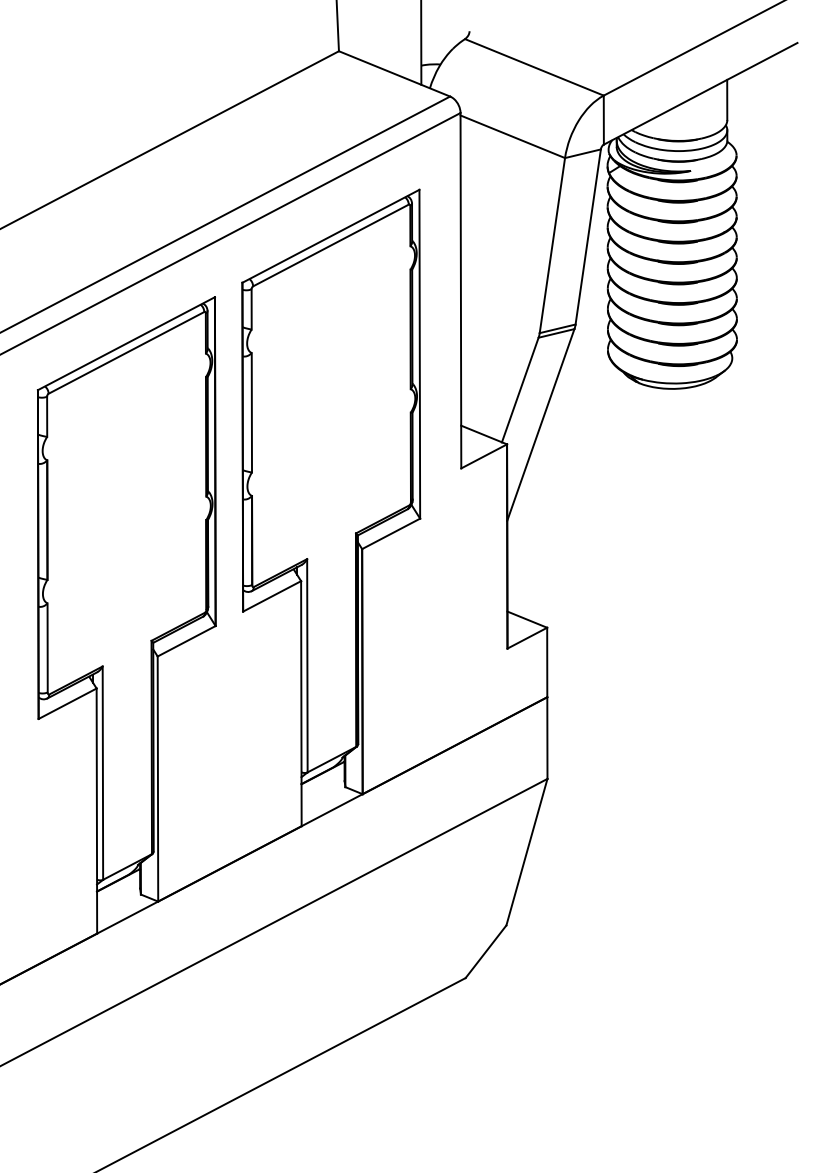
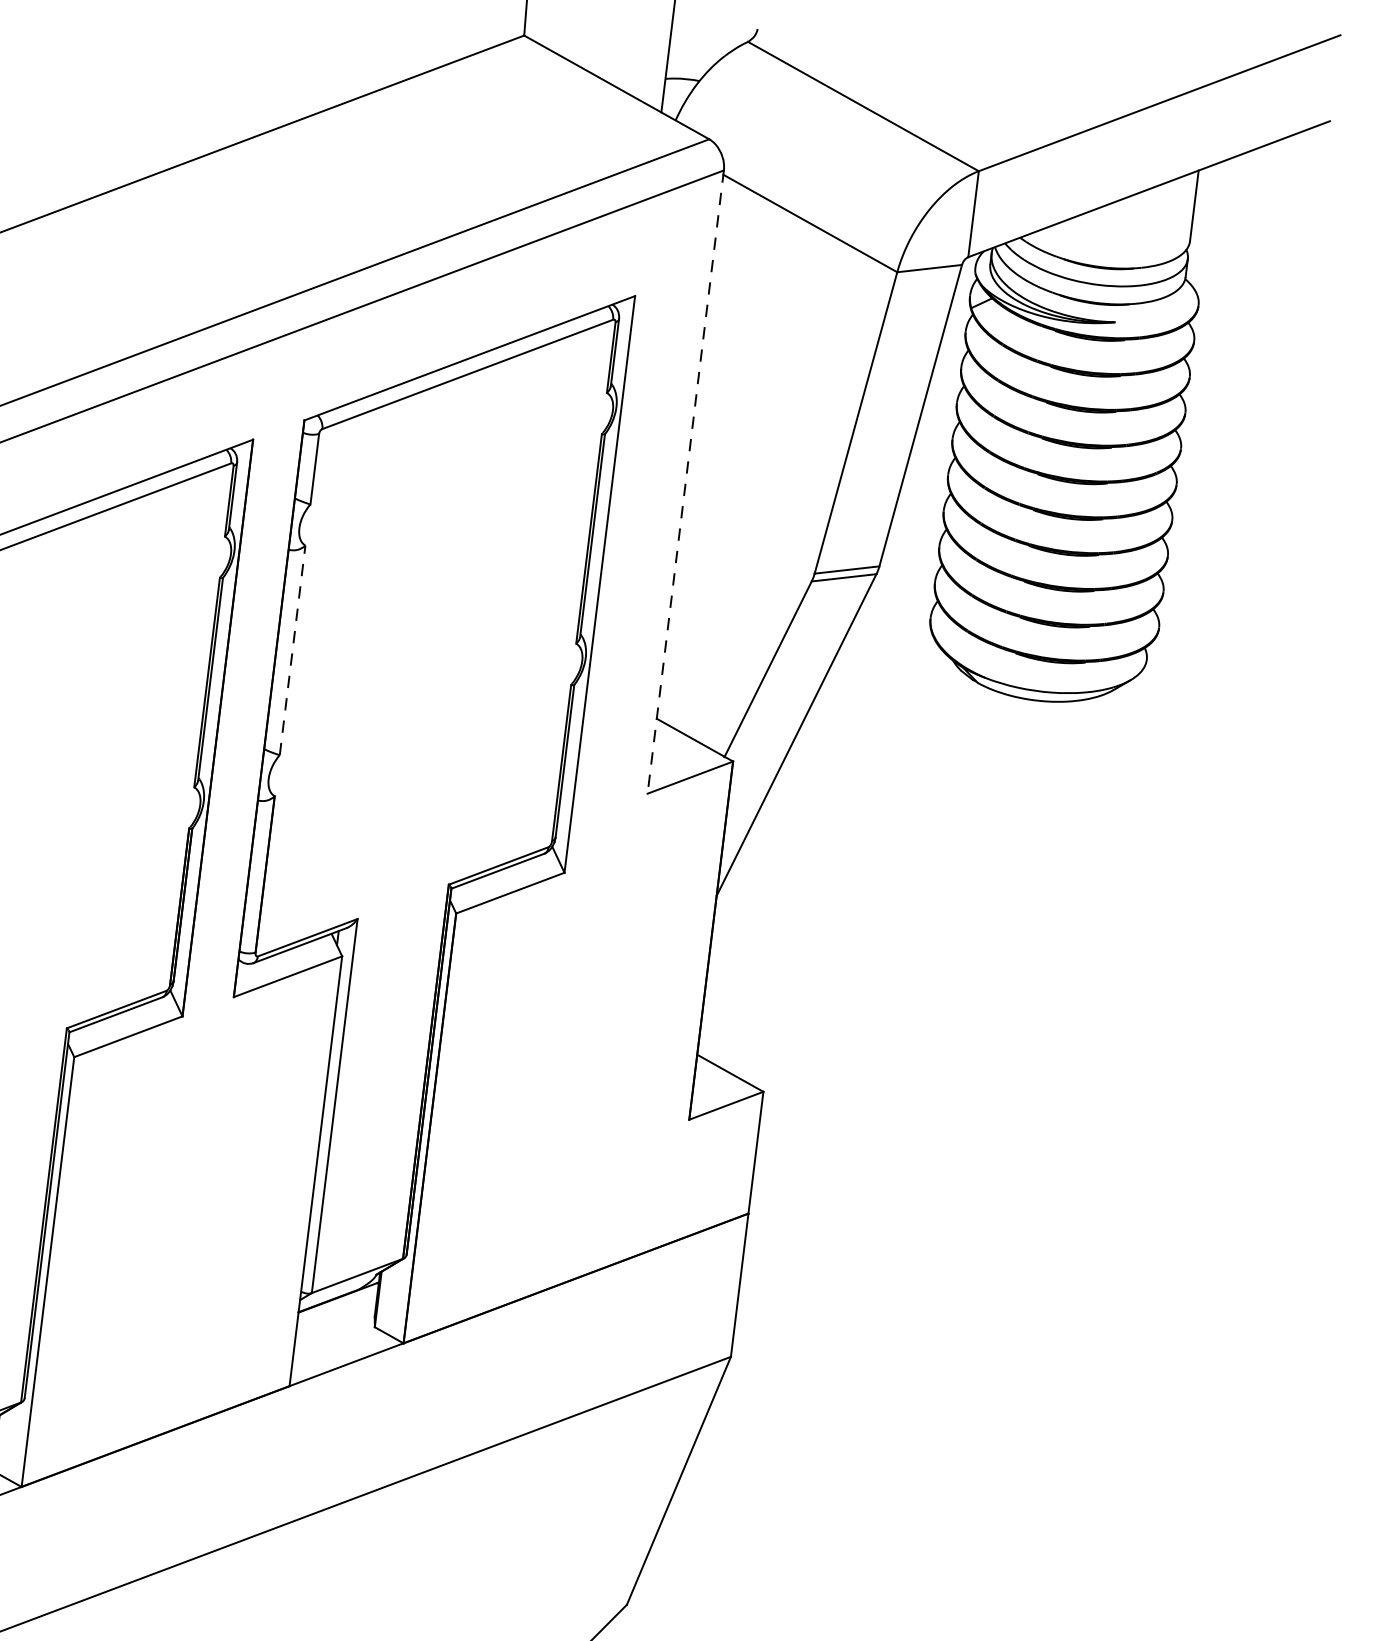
line: (460, 290) -> (685, 481), solid -> dashed
line: (251, 412) -> (292, 649), solid -> dashed

